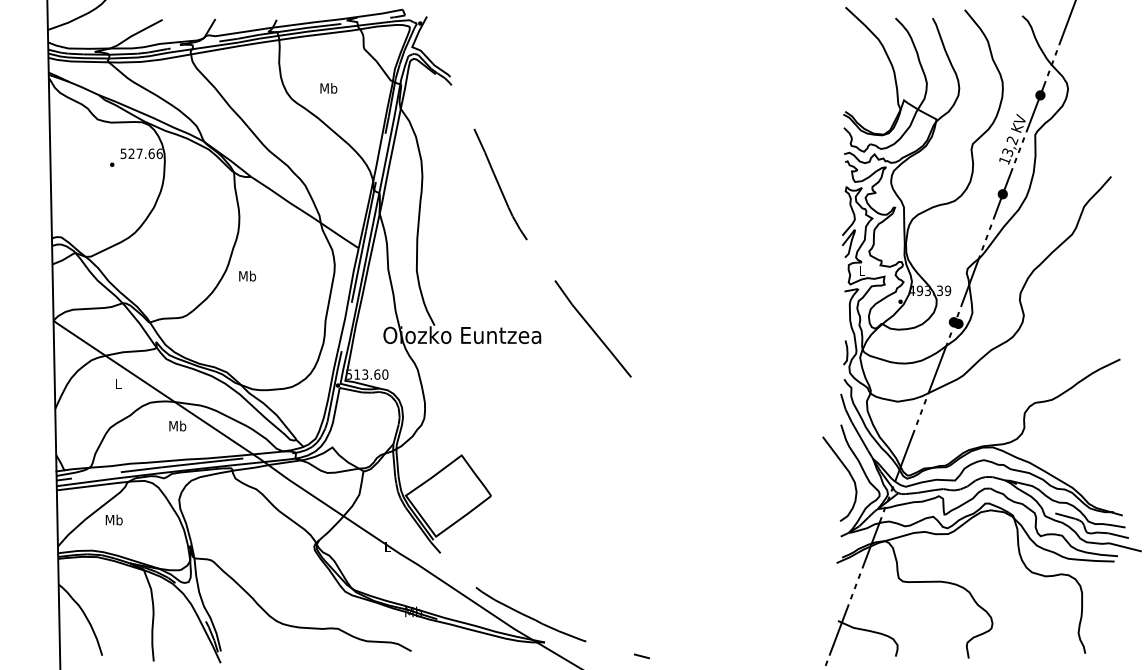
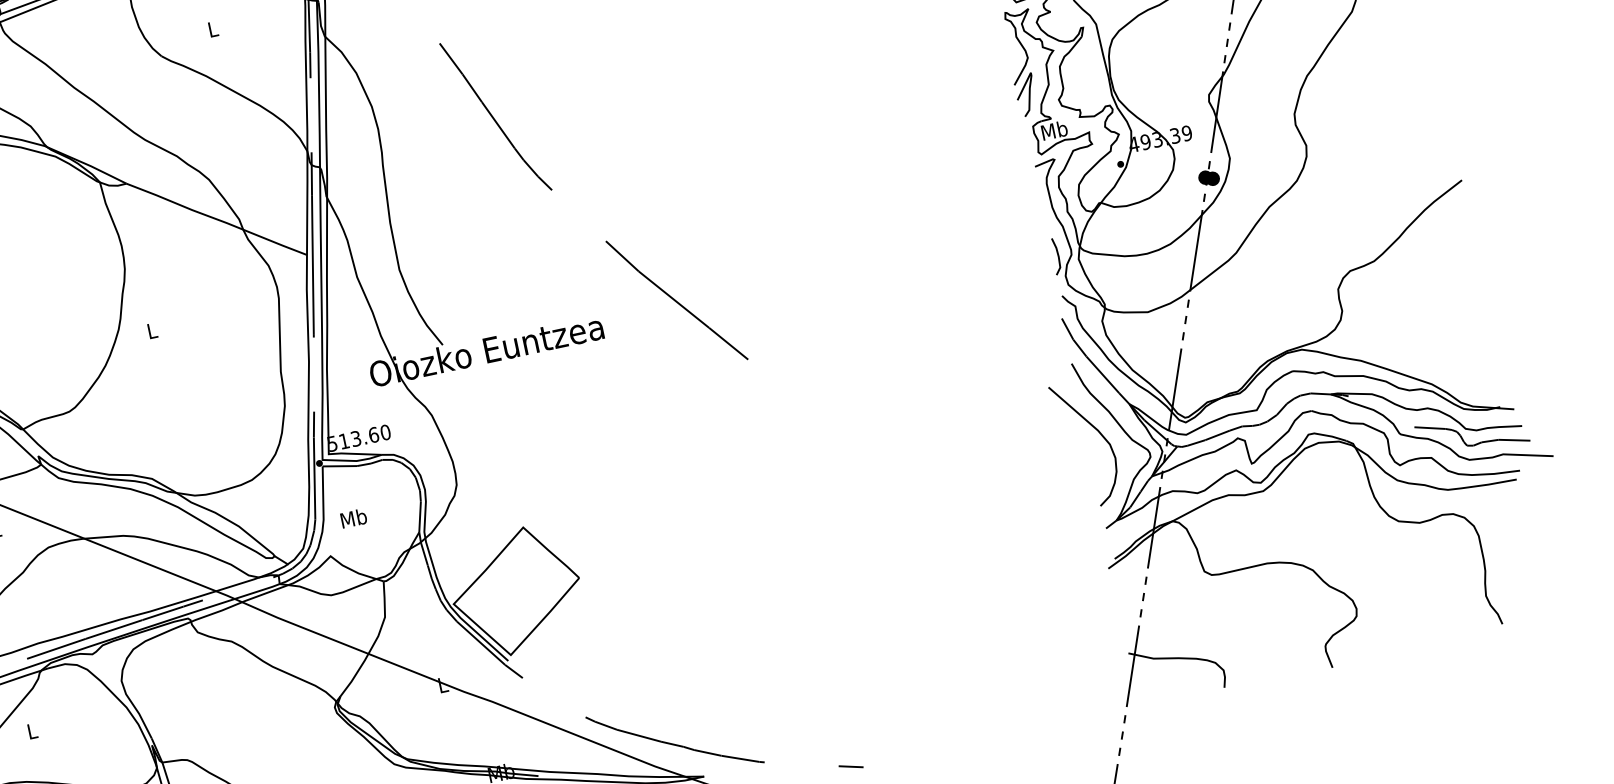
text: (328, 88) -> (212, 29), Mb -> L
text: (861, 270) -> (1053, 130), L -> Mb
text: (247, 275) -> (151, 329), Mb -> L
text: (177, 425) -> (353, 517), moved
text: (113, 519) -> (31, 730), Mb -> L

